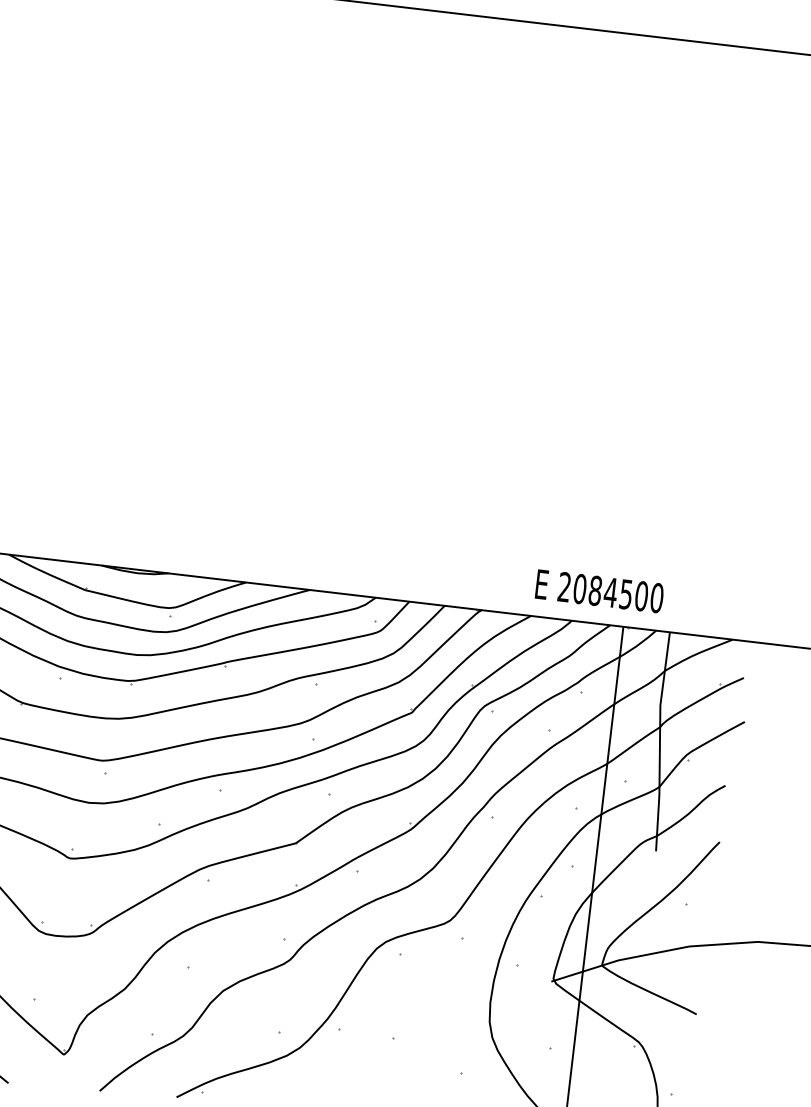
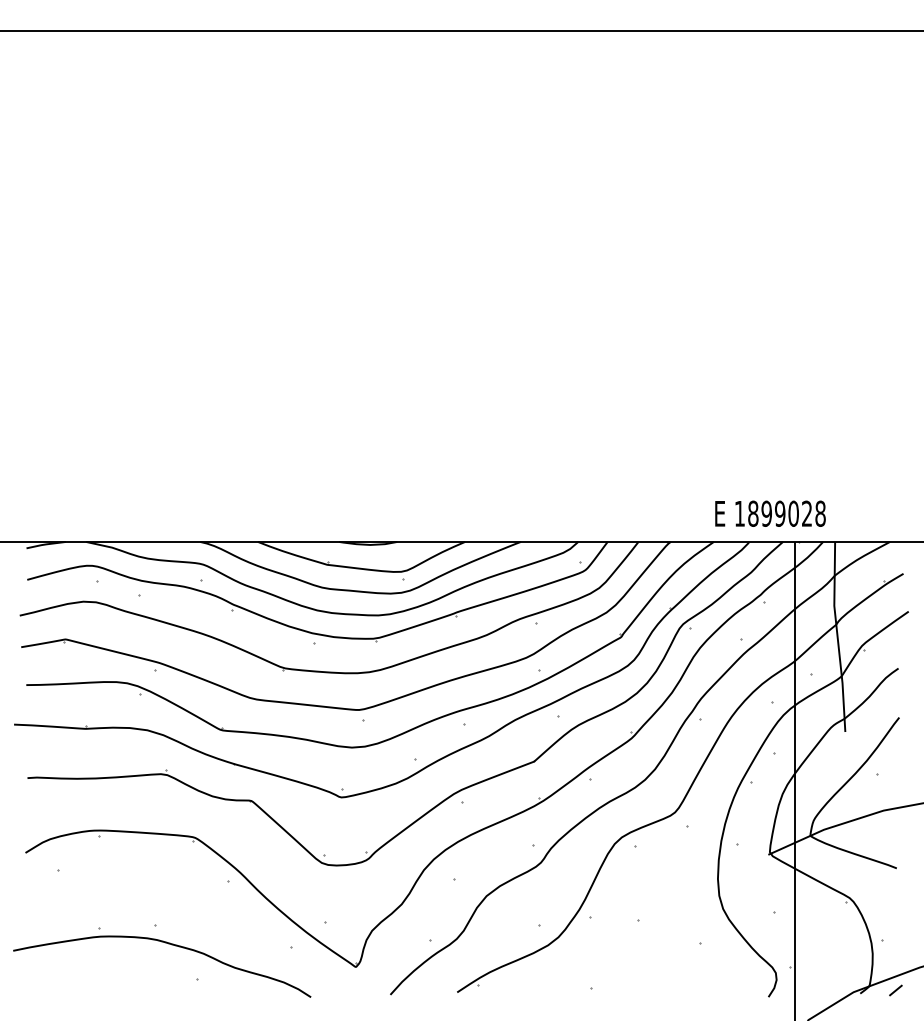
text: (610, 592) -> (779, 513), 2084500 -> 1899028

